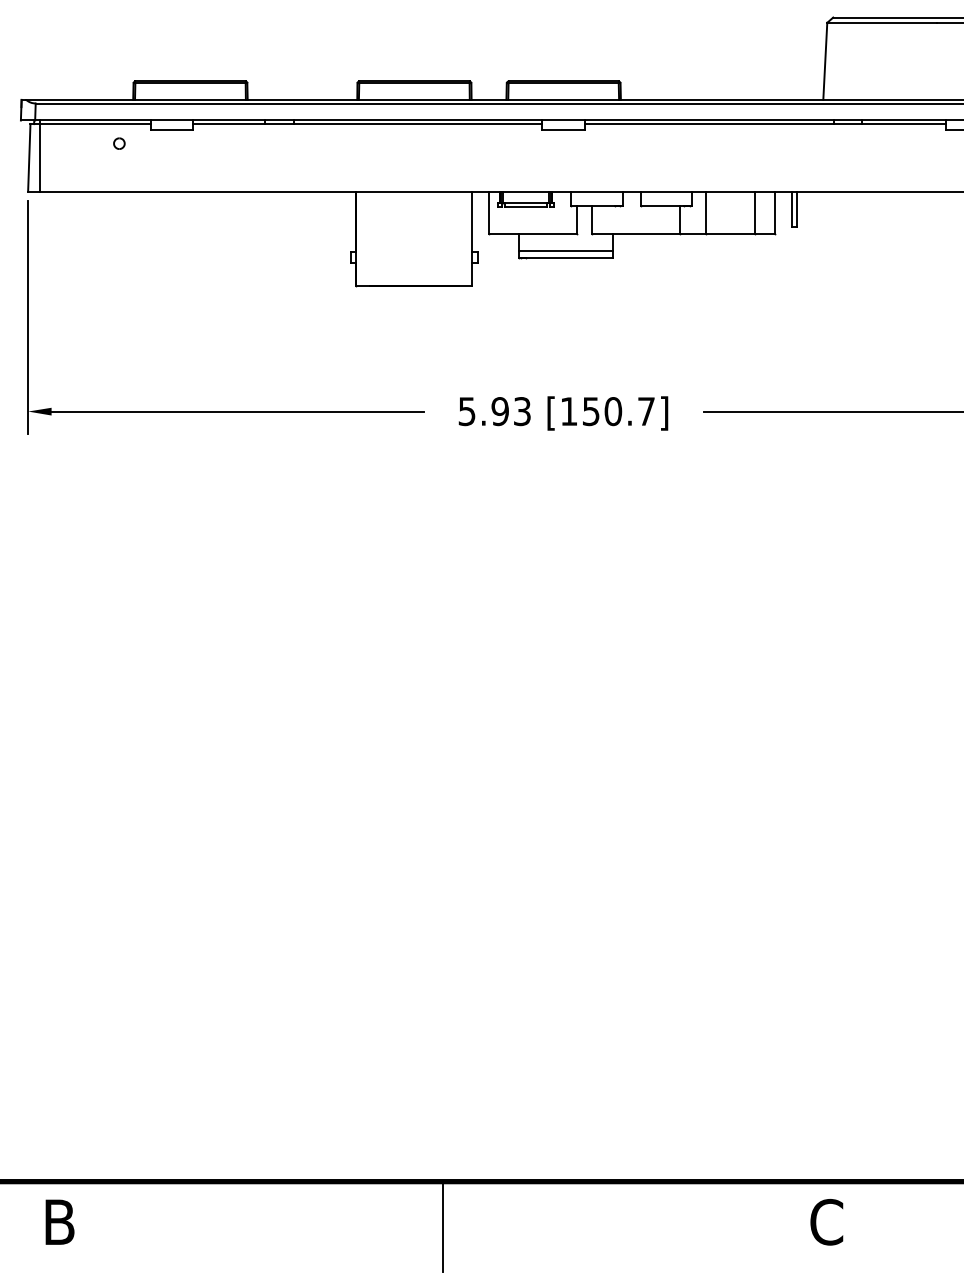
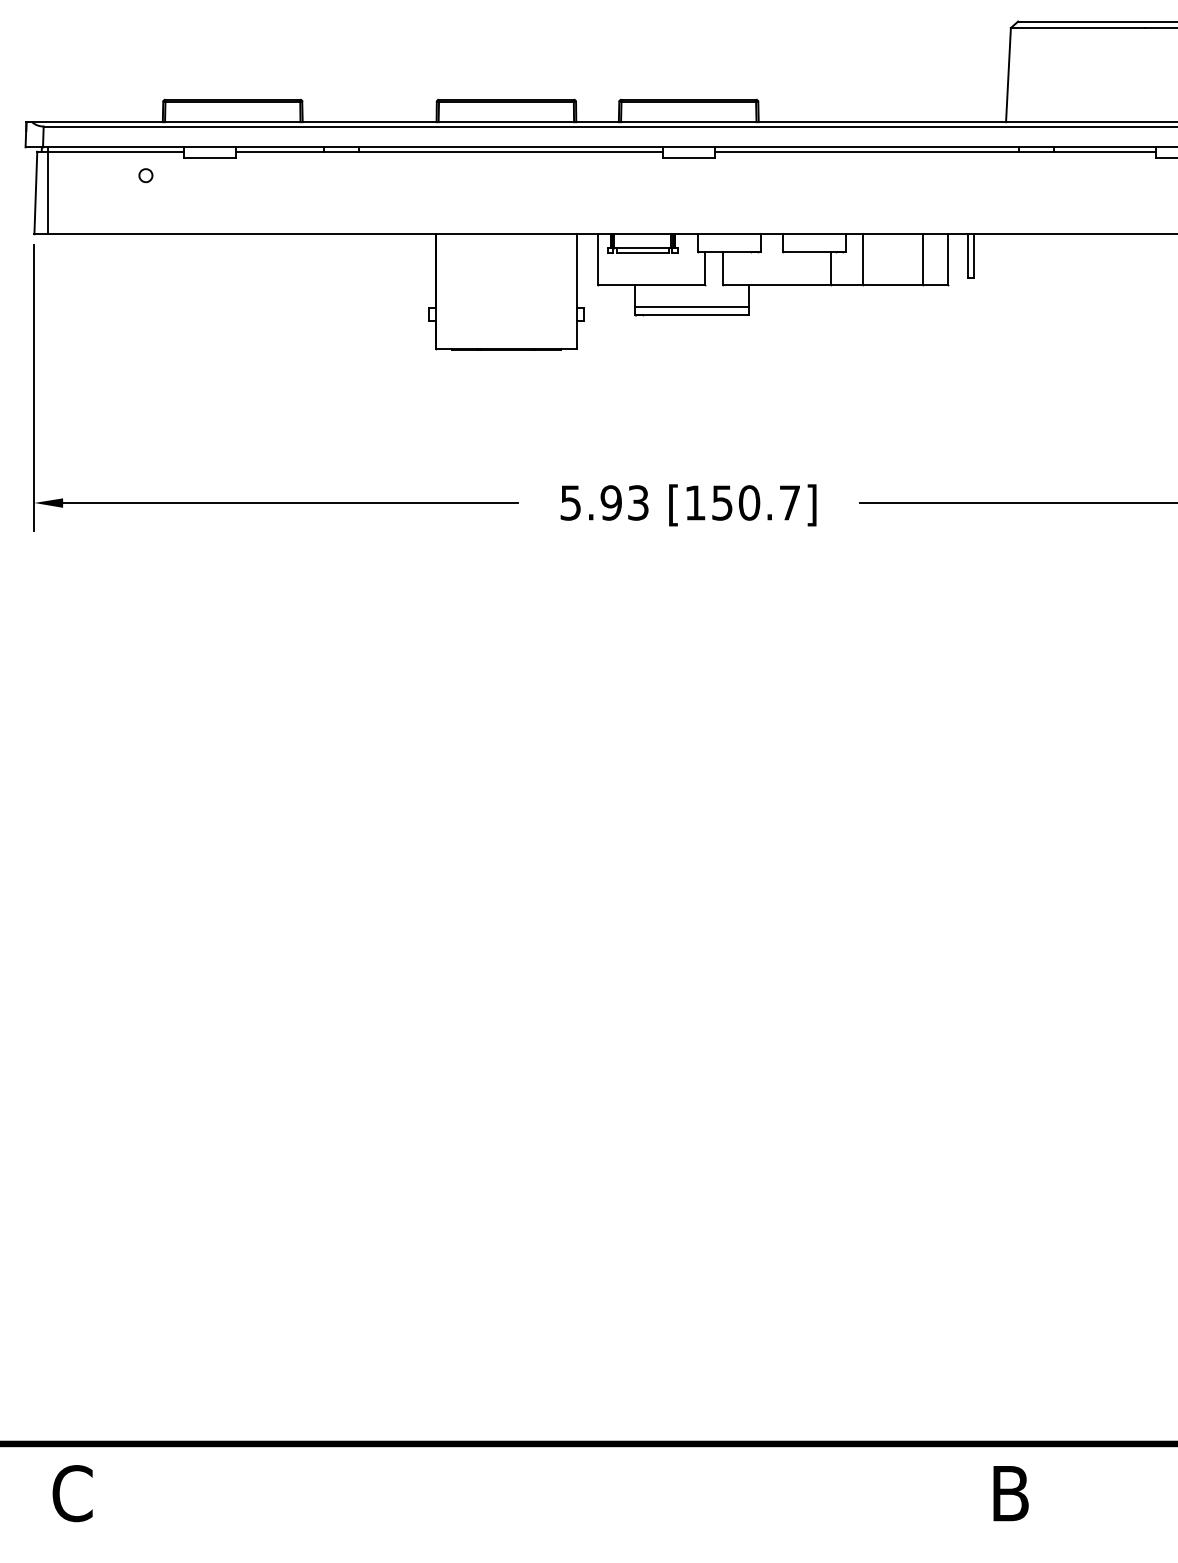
text: (59, 1222) -> (72, 1493), B -> C
text: (826, 1222) -> (1010, 1493), C -> B
line: (443, 1226) -> (541, 1498), removed

